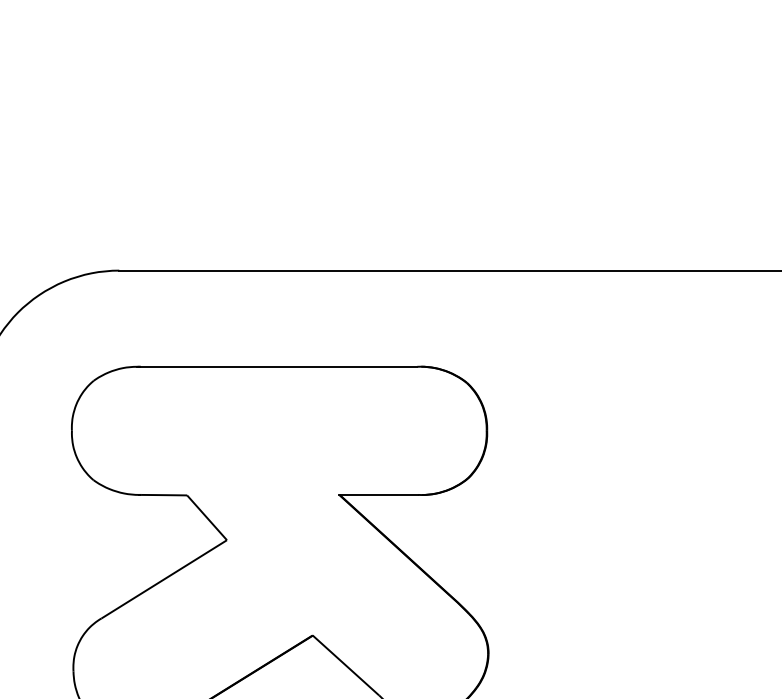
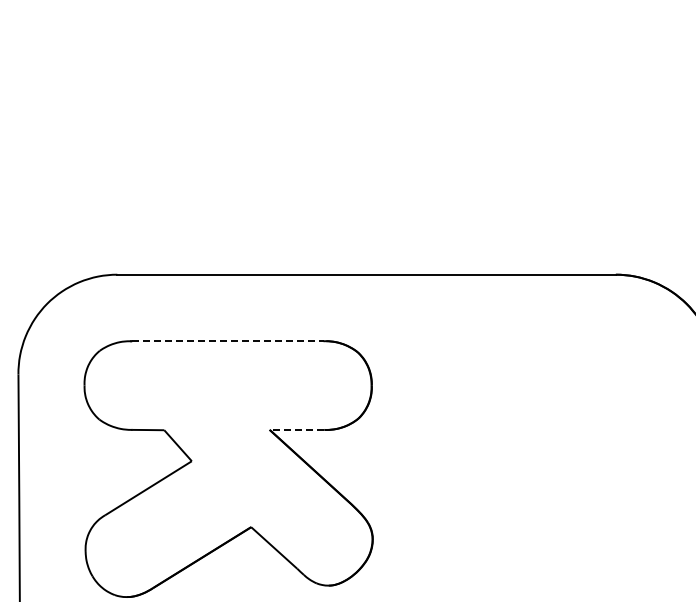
line: (278, 367) -> (227, 341), solid -> dashed
line: (378, 494) -> (296, 429), solid -> dashed

